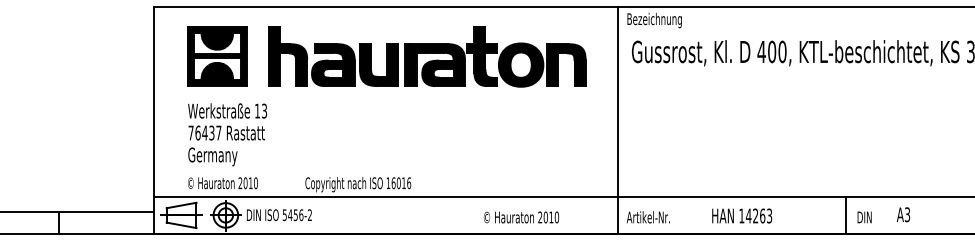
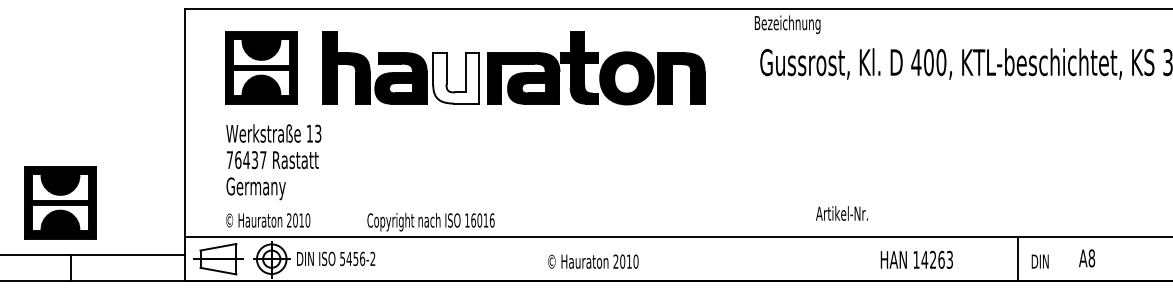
fill: (379, 65) -> (456, 78), removed
line: (617, 120) -> (742, 144), removed
part: (50, 168) -> (60, 202), added
text: (907, 214) -> (1091, 258), A3 -> A8
text: (741, 215) -> (916, 259), moved
text: (521, 217) -> (593, 261), moved
text: (647, 217) -> (841, 213), moved

